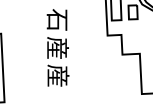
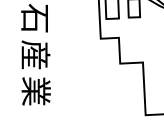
text: (58, 75) -> (36, 90), 産 -> 業

